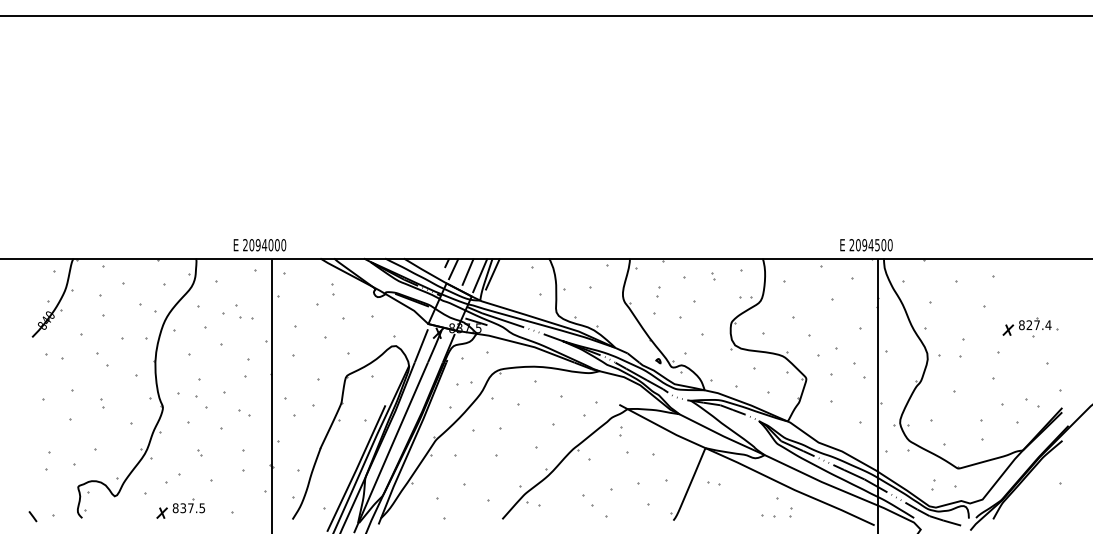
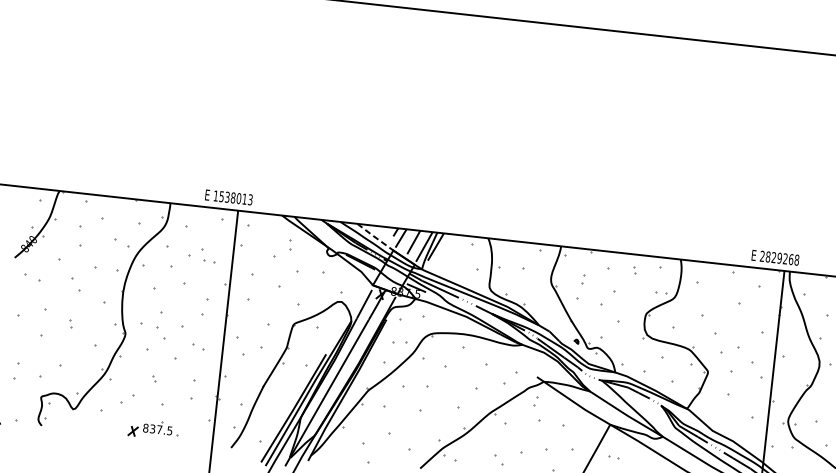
text: (264, 245) -> (233, 198), 2094000 -> 1538013
text: (873, 245) -> (781, 258), 2094500 -> 2829268
line: (425, 271) -> (375, 237), solid -> dashed
part: (180, 508) -> (150, 428), moved

